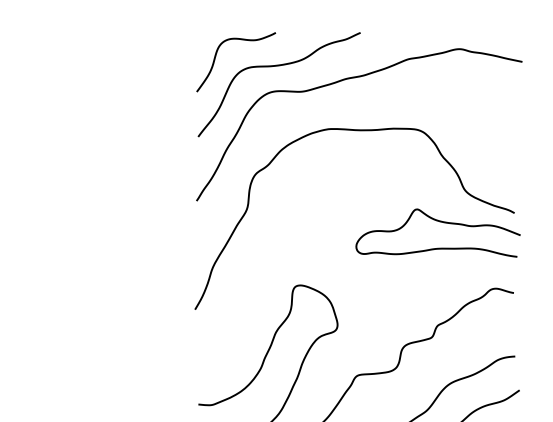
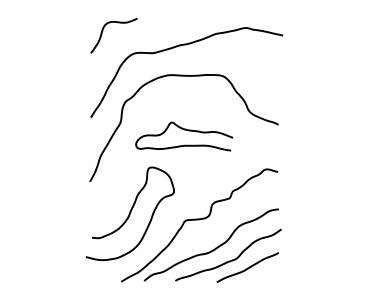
curve: (279, 66) -> (139, 38), removed
curve: (438, 222) -> (184, 130), moved

